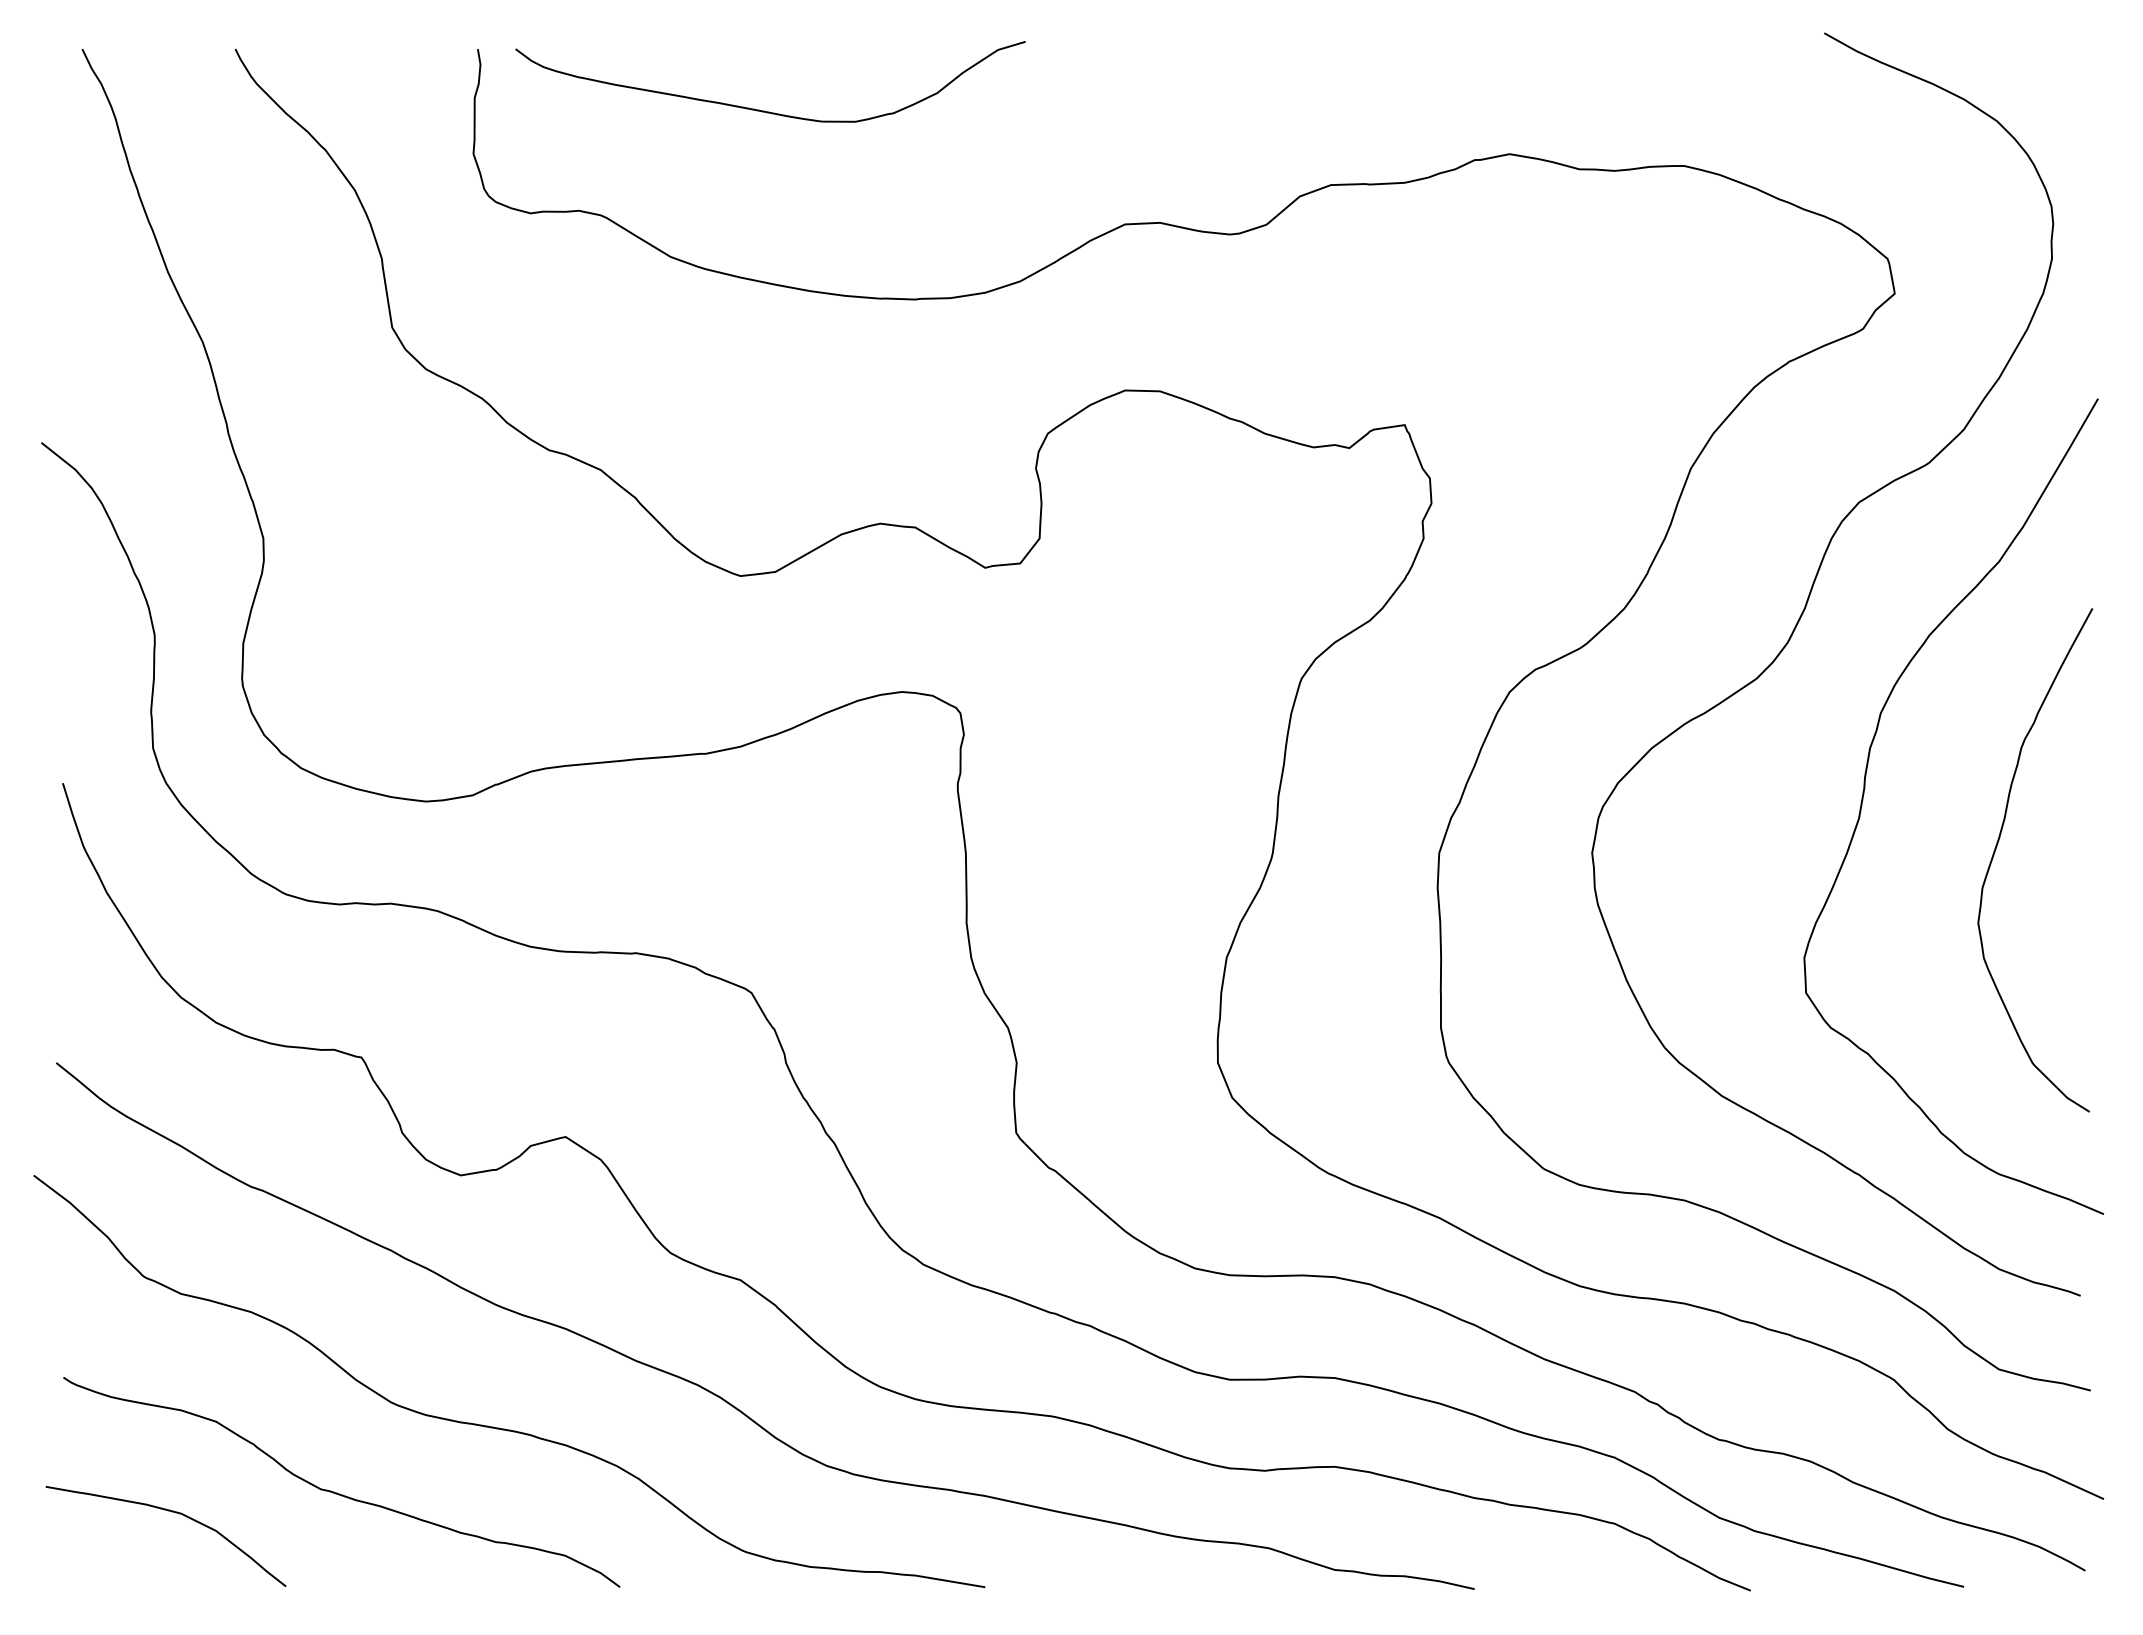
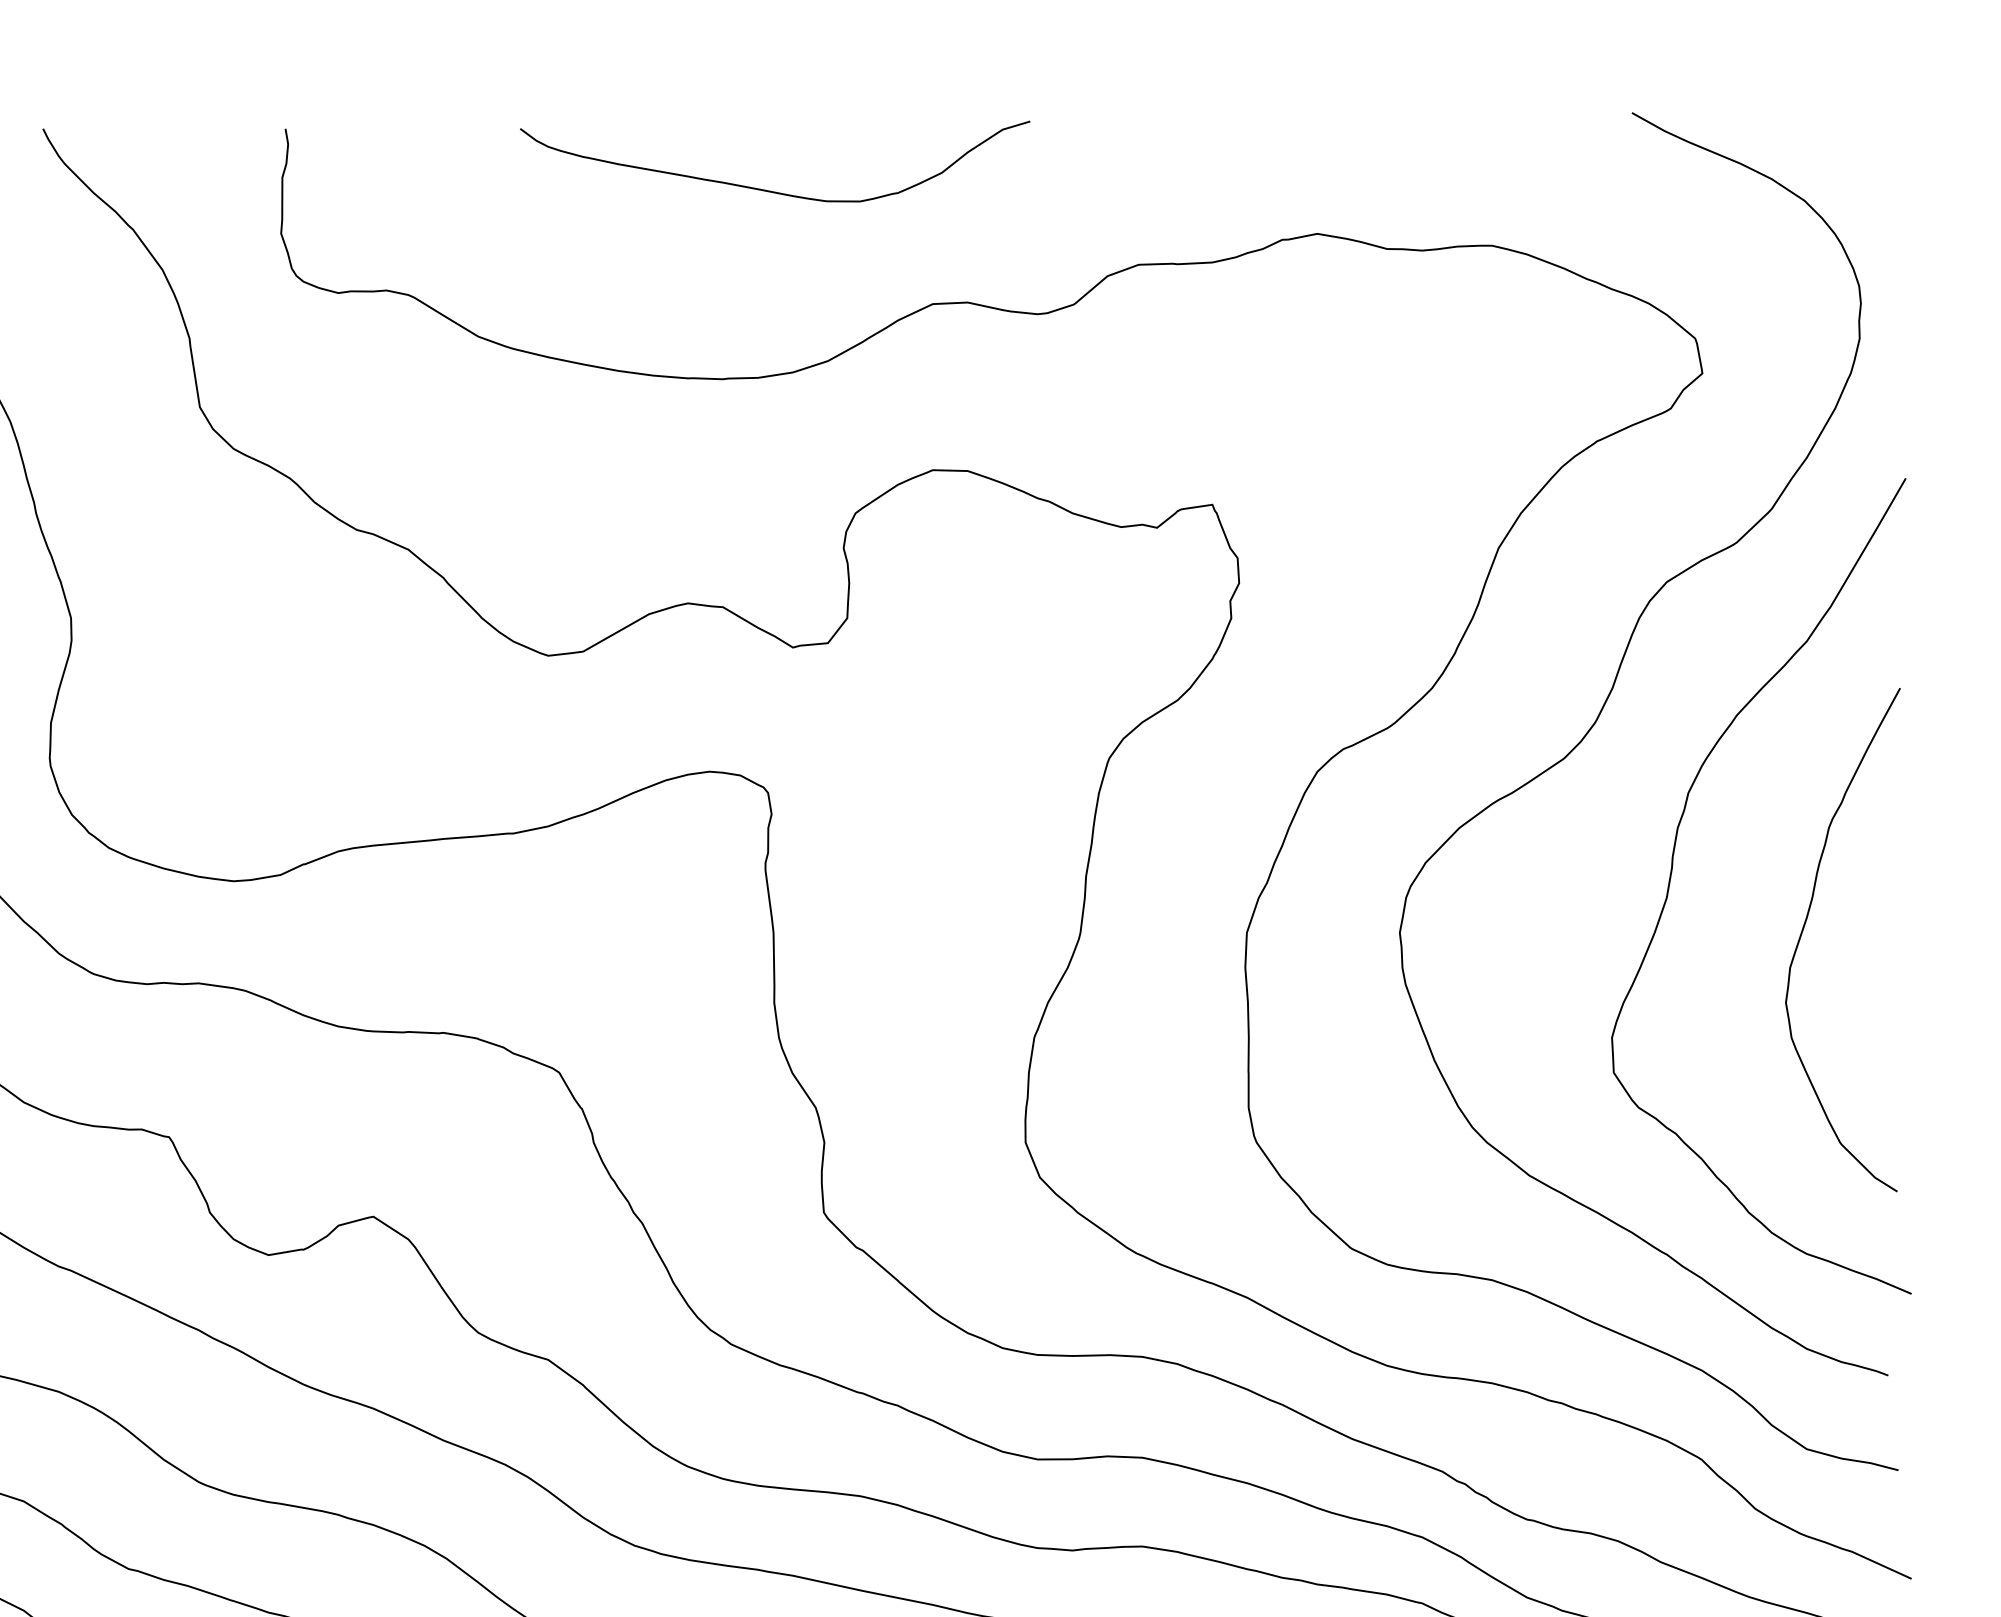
curve: (764, 110) -> (769, 190), moved

